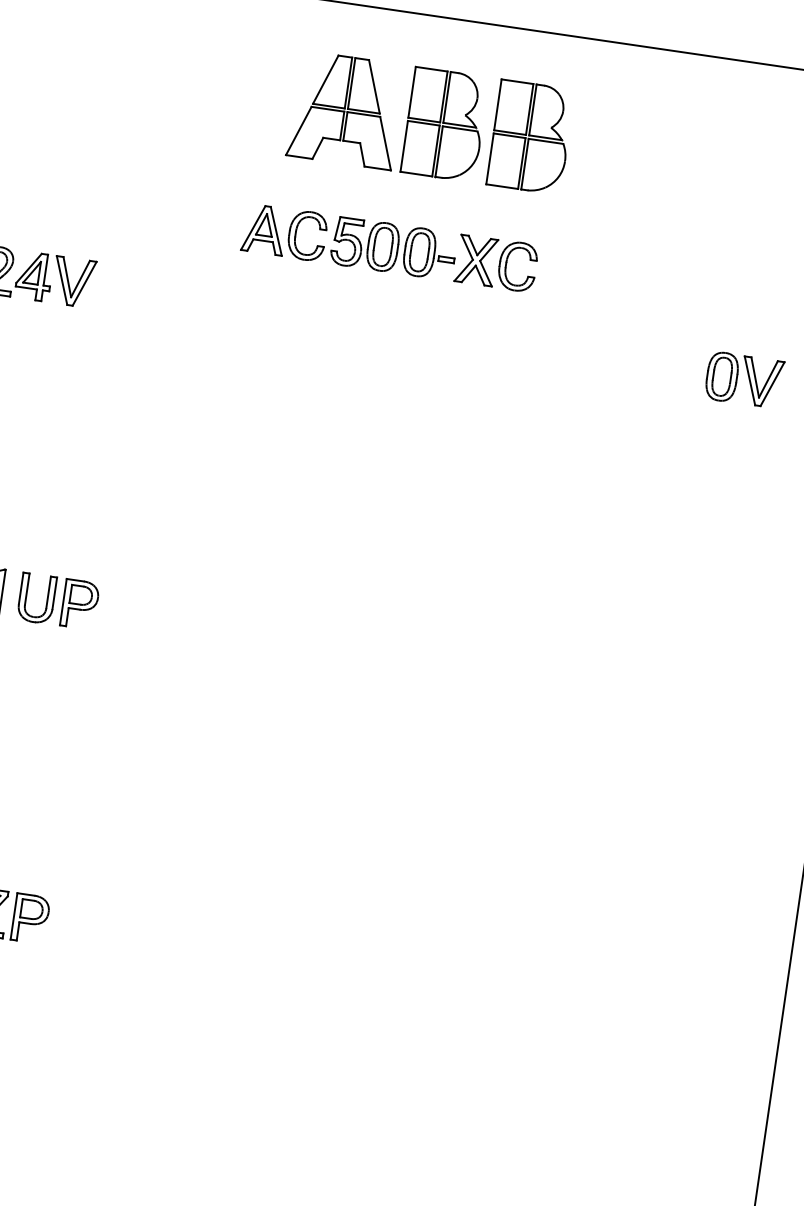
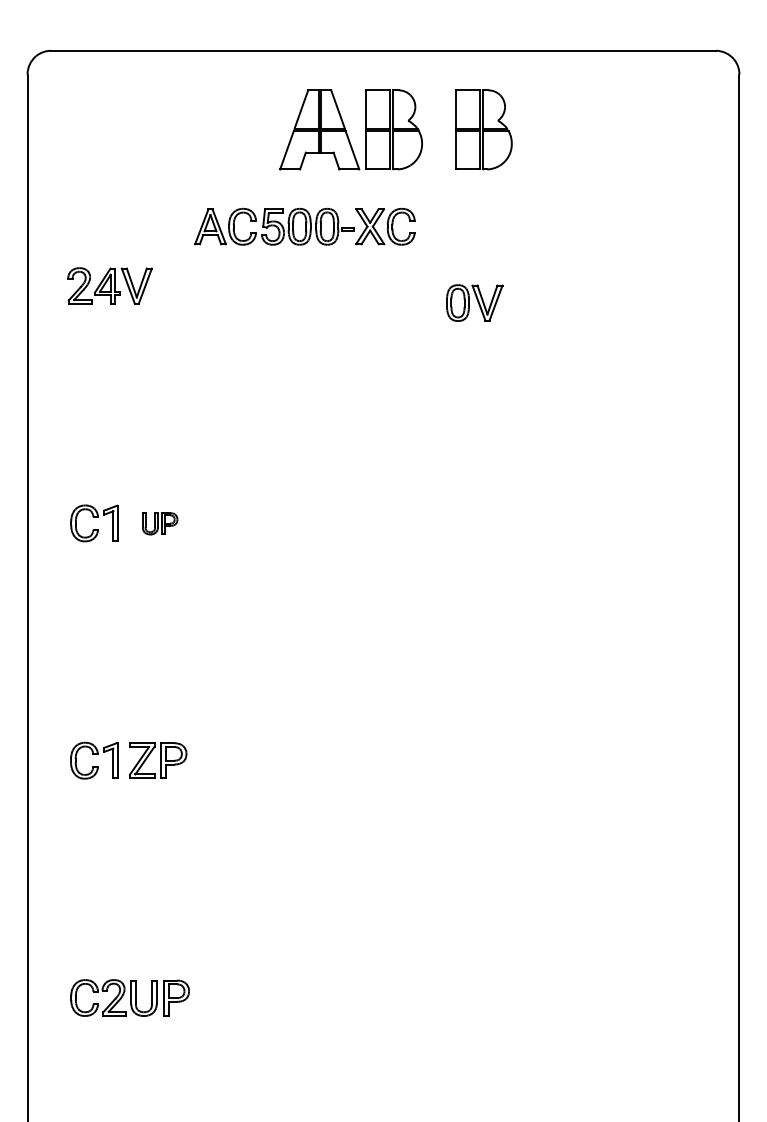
part: (530, 136) -> (483, 129), moved
part: (389, 247) -> (304, 226), moved
part: (744, 379) -> (474, 302), moved
part: (57, 601) -> (159, 523), size x0.6

